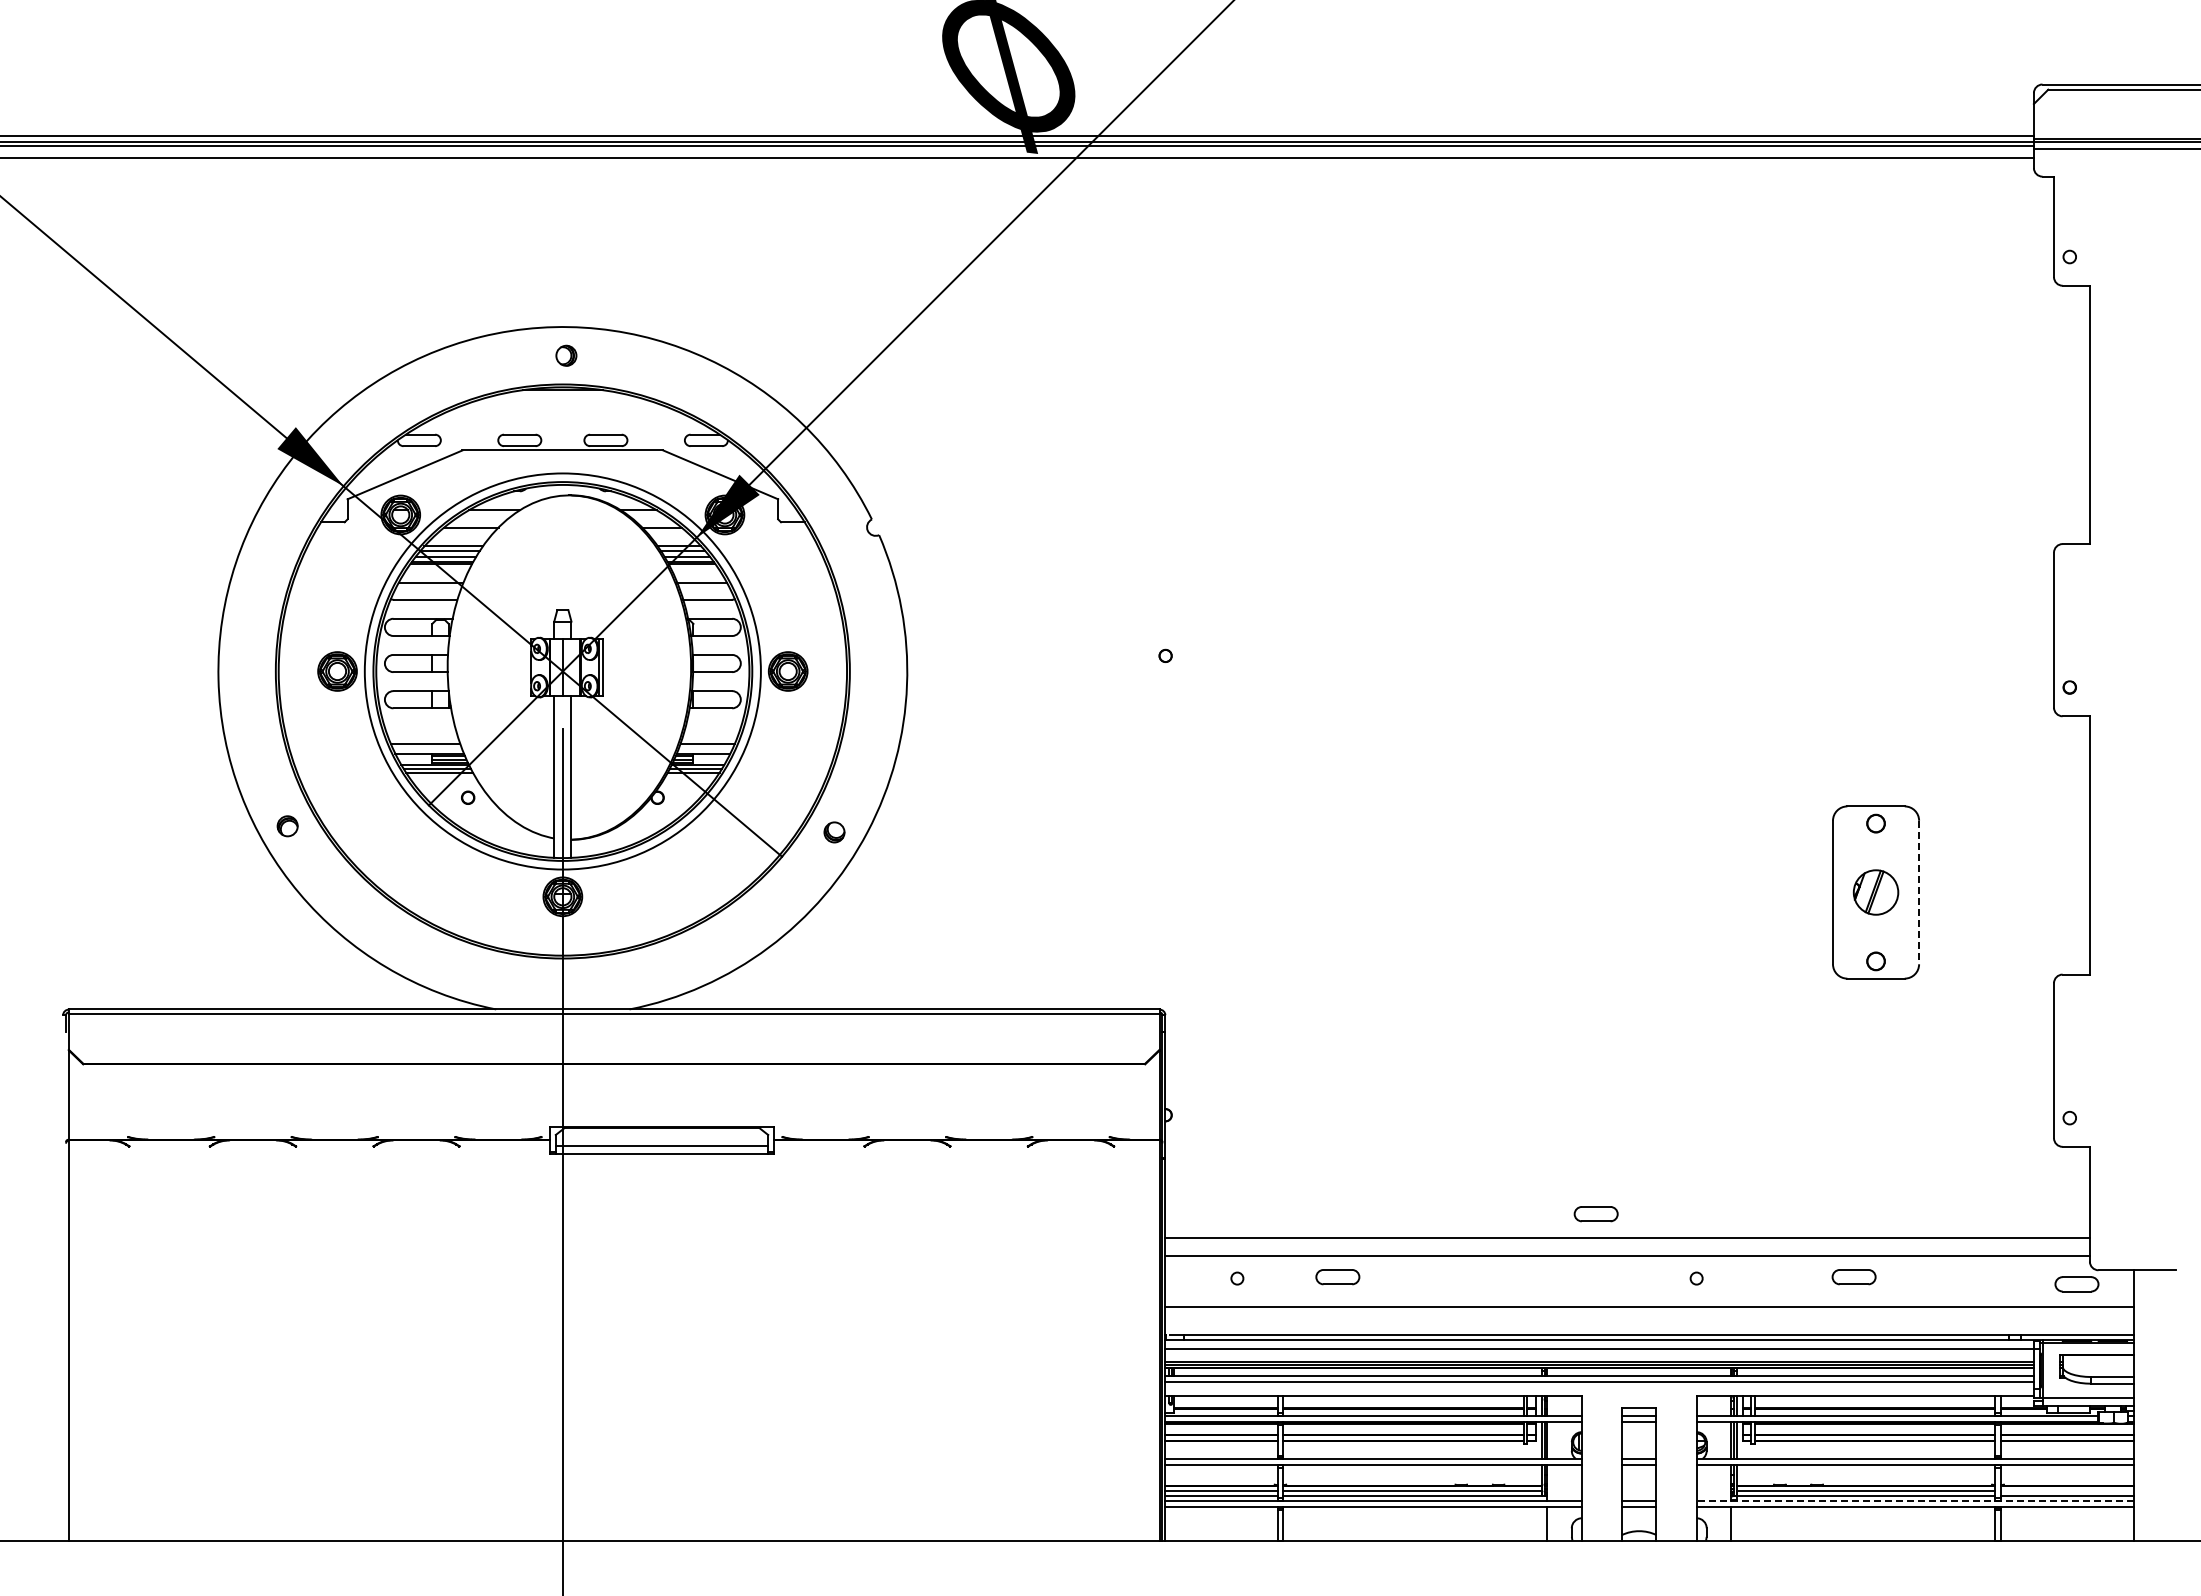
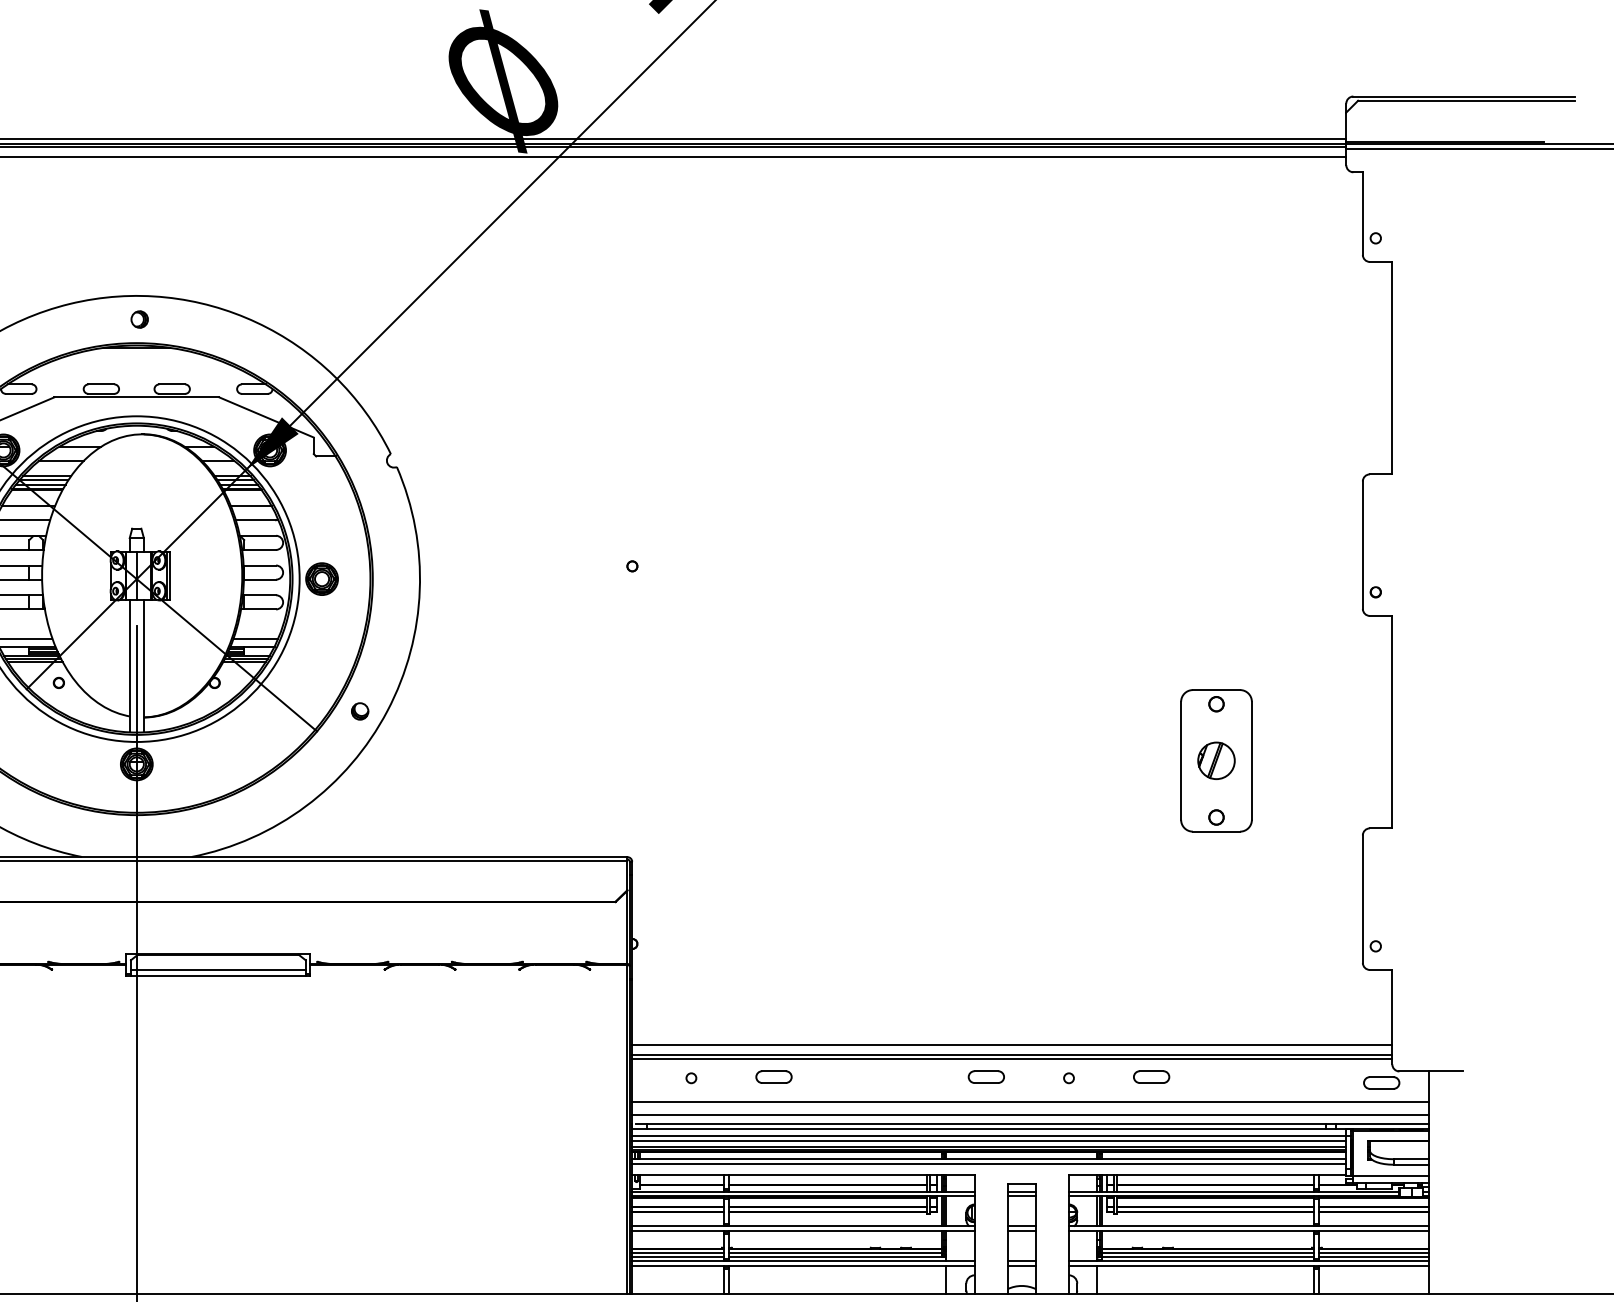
line: (1919, 892) -> (1252, 760), dashed -> solid
part: (1595, 1214) -> (985, 1077), moved
line: (1627, 1249) -> (1012, 1054), added
part: (1853, 1277) -> (1151, 1077), moved
line: (1649, 1323) -> (1030, 1115), added
line: (1599, 1354) -> (989, 1140), added
line: (2067, 1490) -> (1373, 1252), added
line: (1915, 1501) -> (1248, 1261), dashed -> solid

